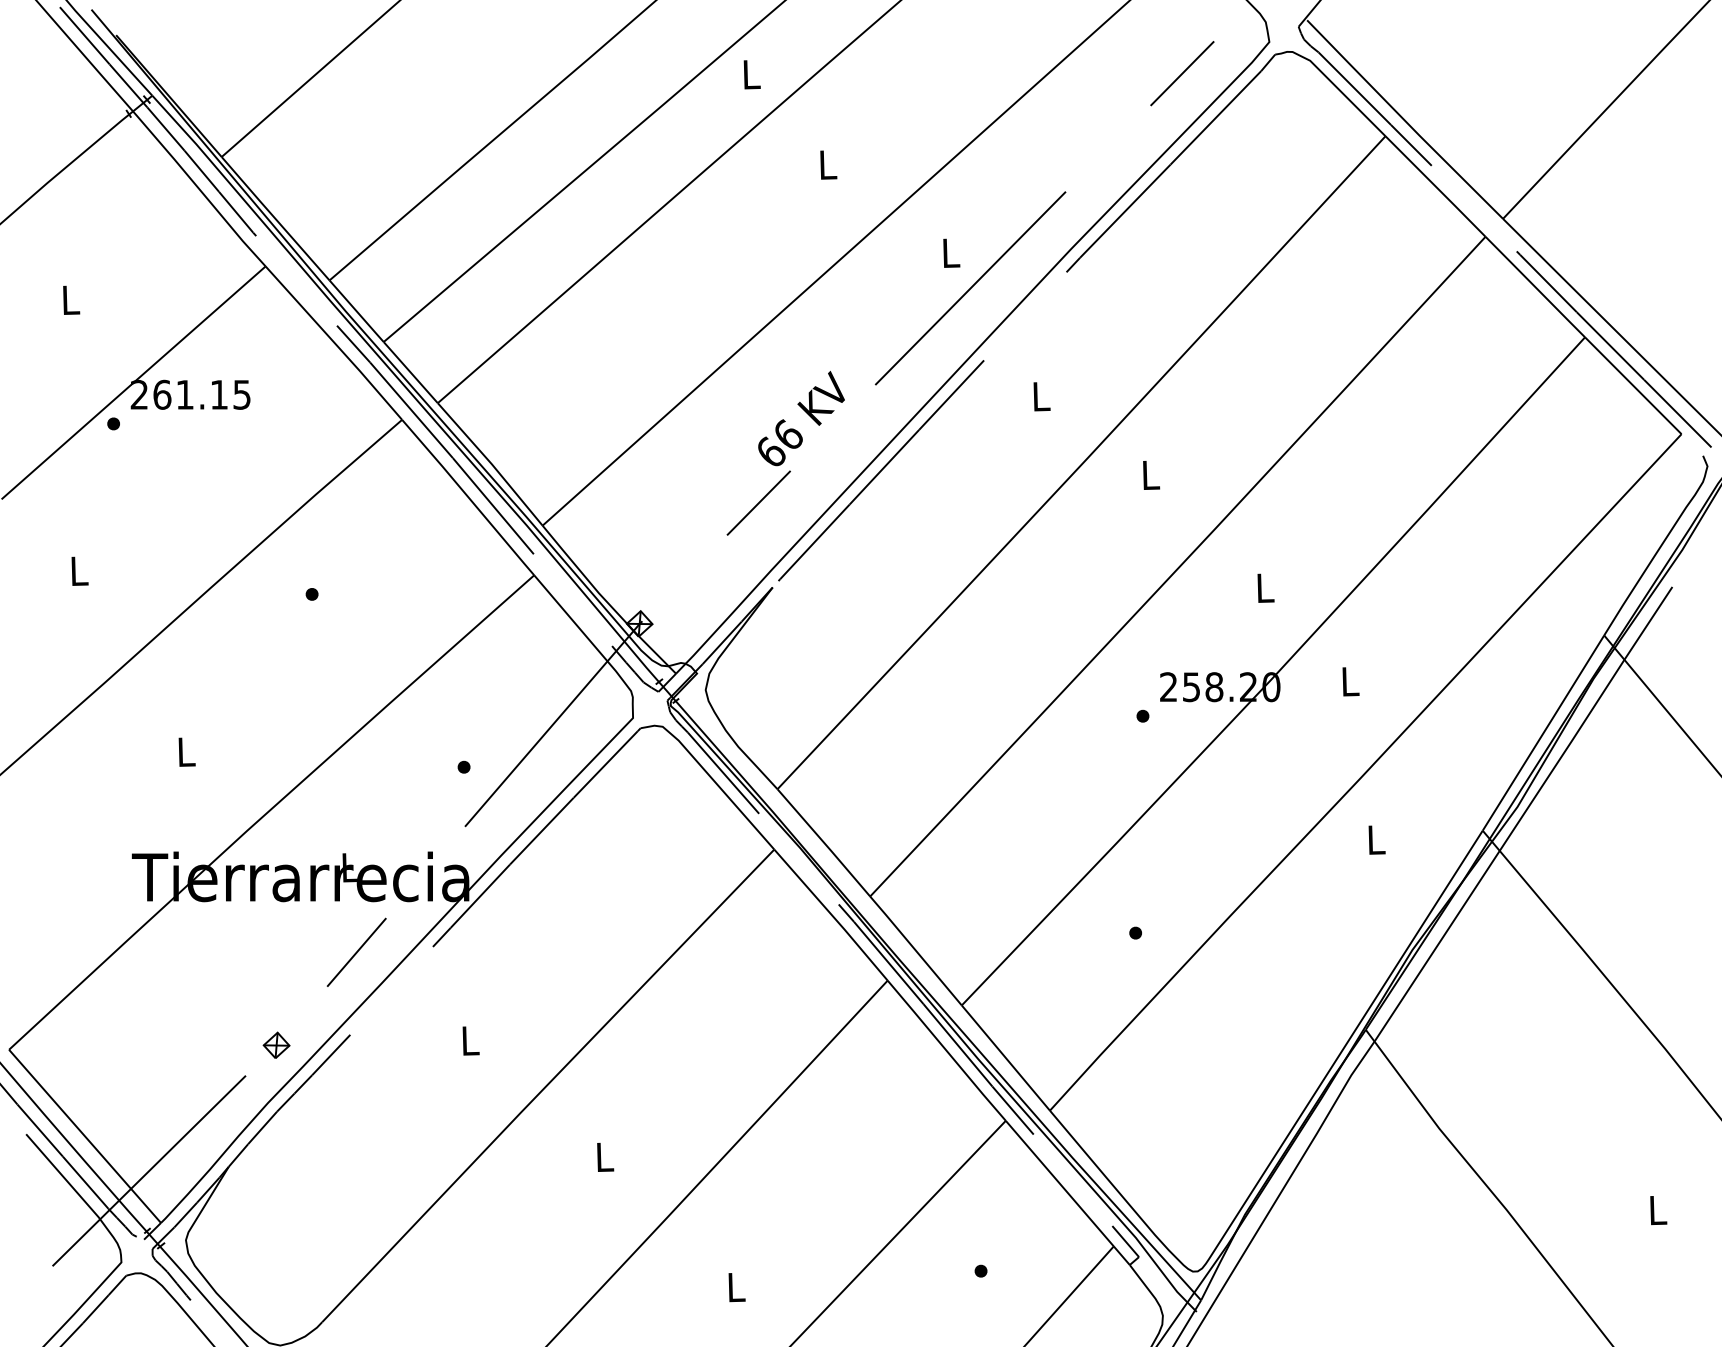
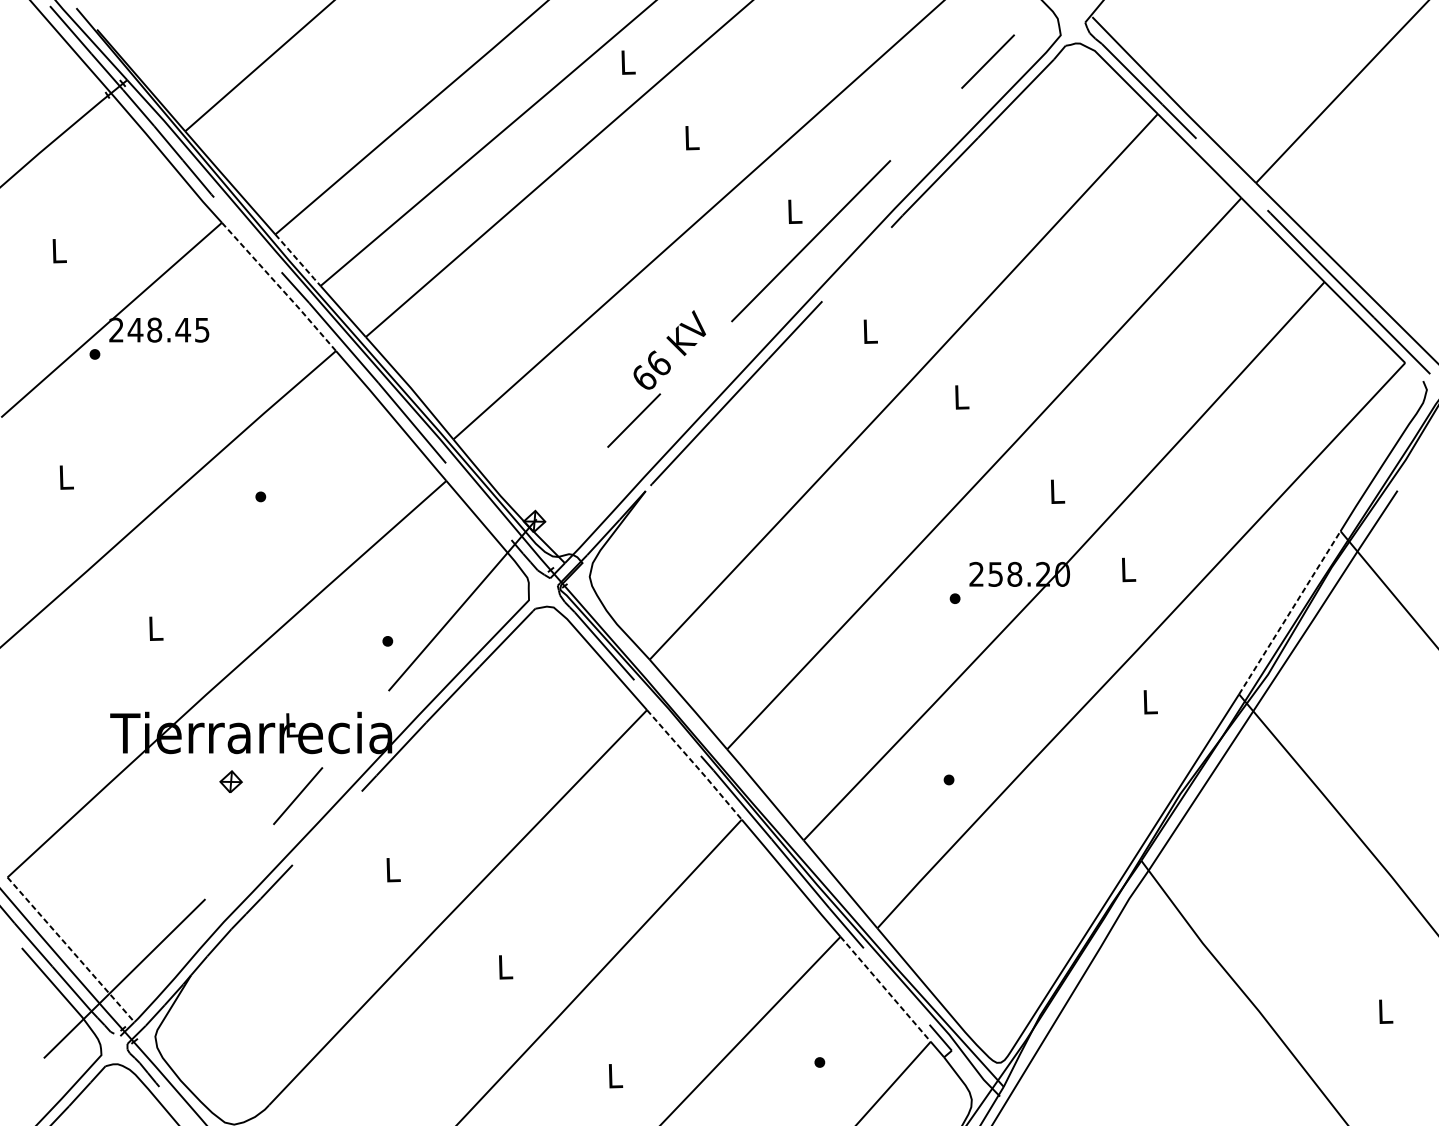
line: (357, 311) -> (298, 260), solid -> dashed
line: (334, 343) -> (279, 287), solid -> dashed
text: (190, 394) -> (159, 329), 261.15 -> 248.45
line: (1544, 732) -> (1290, 612), solid -> dashed
line: (832, 915) -> (695, 765), solid -> dashed
part: (276, 1044) -> (231, 781), moved
line: (84, 1136) -> (70, 949), solid -> dashed
line: (1059, 1183) -> (885, 989), solid -> dashed

